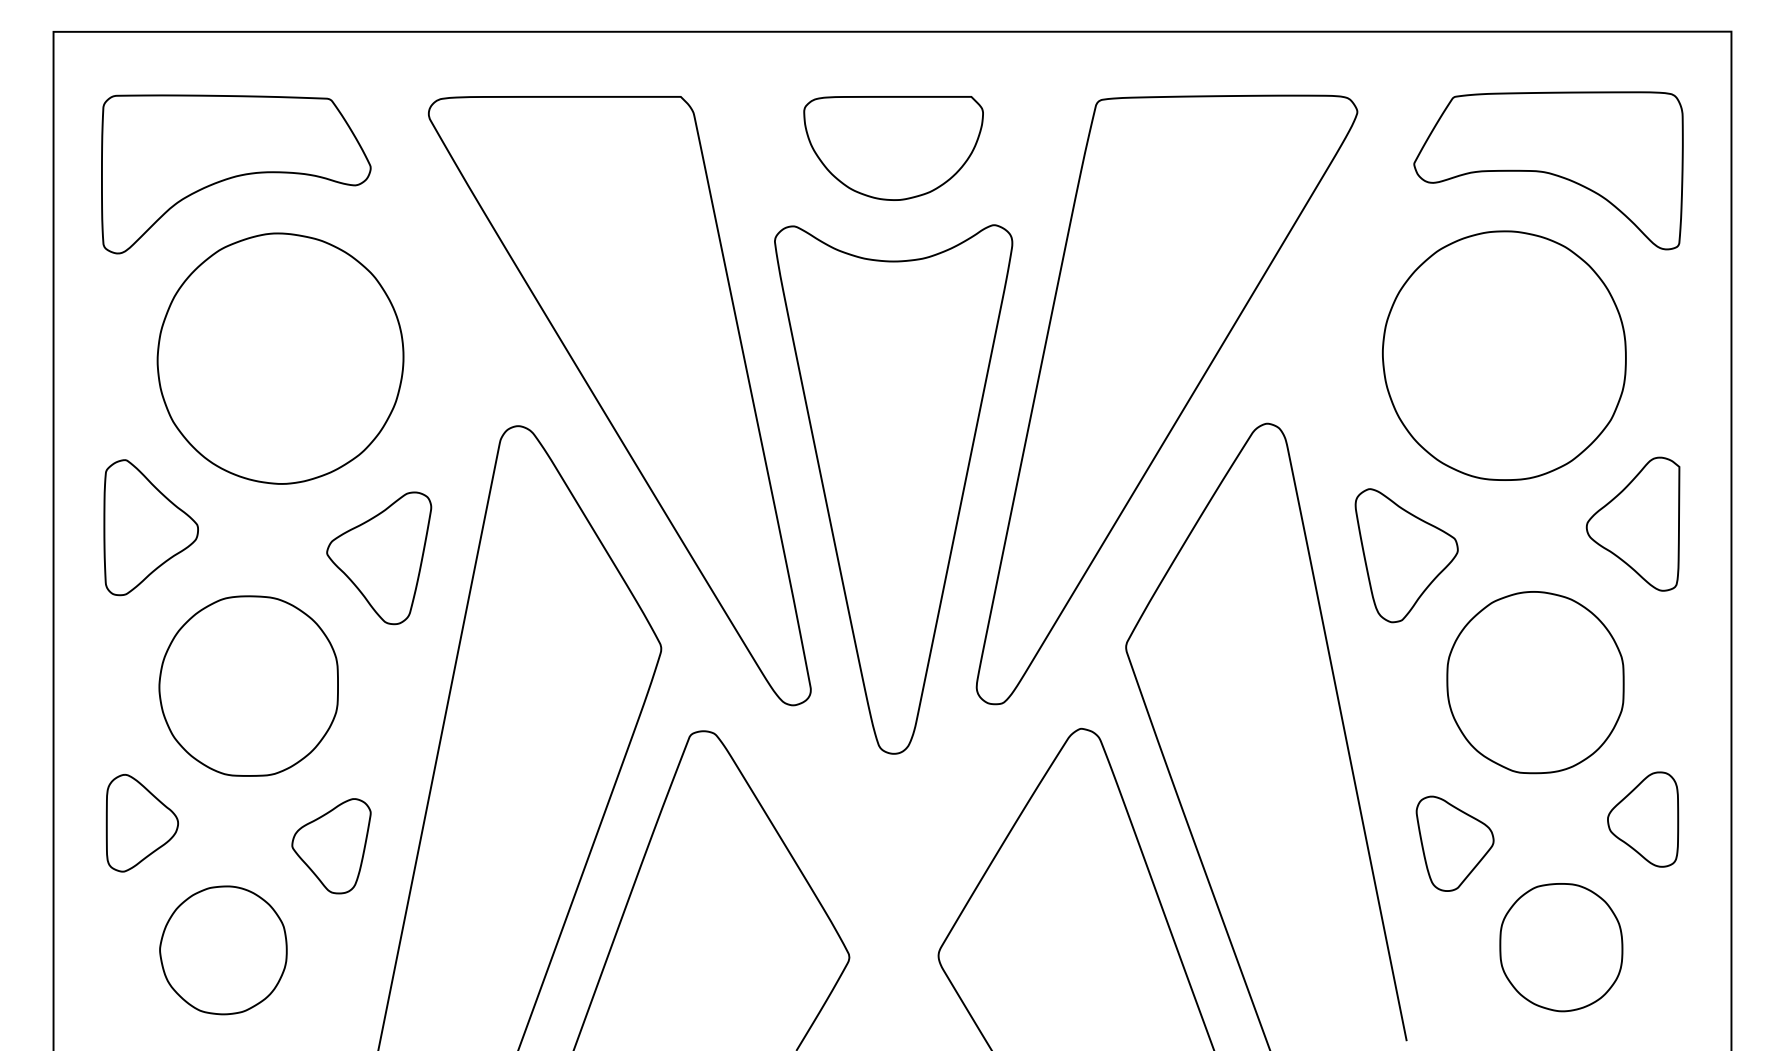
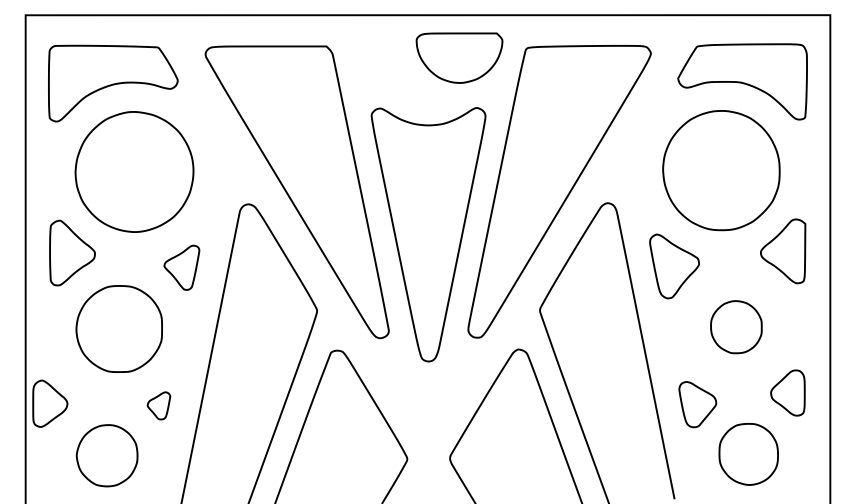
part: (893, 147) -> (459, 57), moved
part: (378, 557) -> (181, 267), size x0.7
part: (1535, 680) -> (736, 326), size x0.6
part: (142, 822) -> (50, 403), moved
part: (330, 845) -> (158, 405), size x0.6

